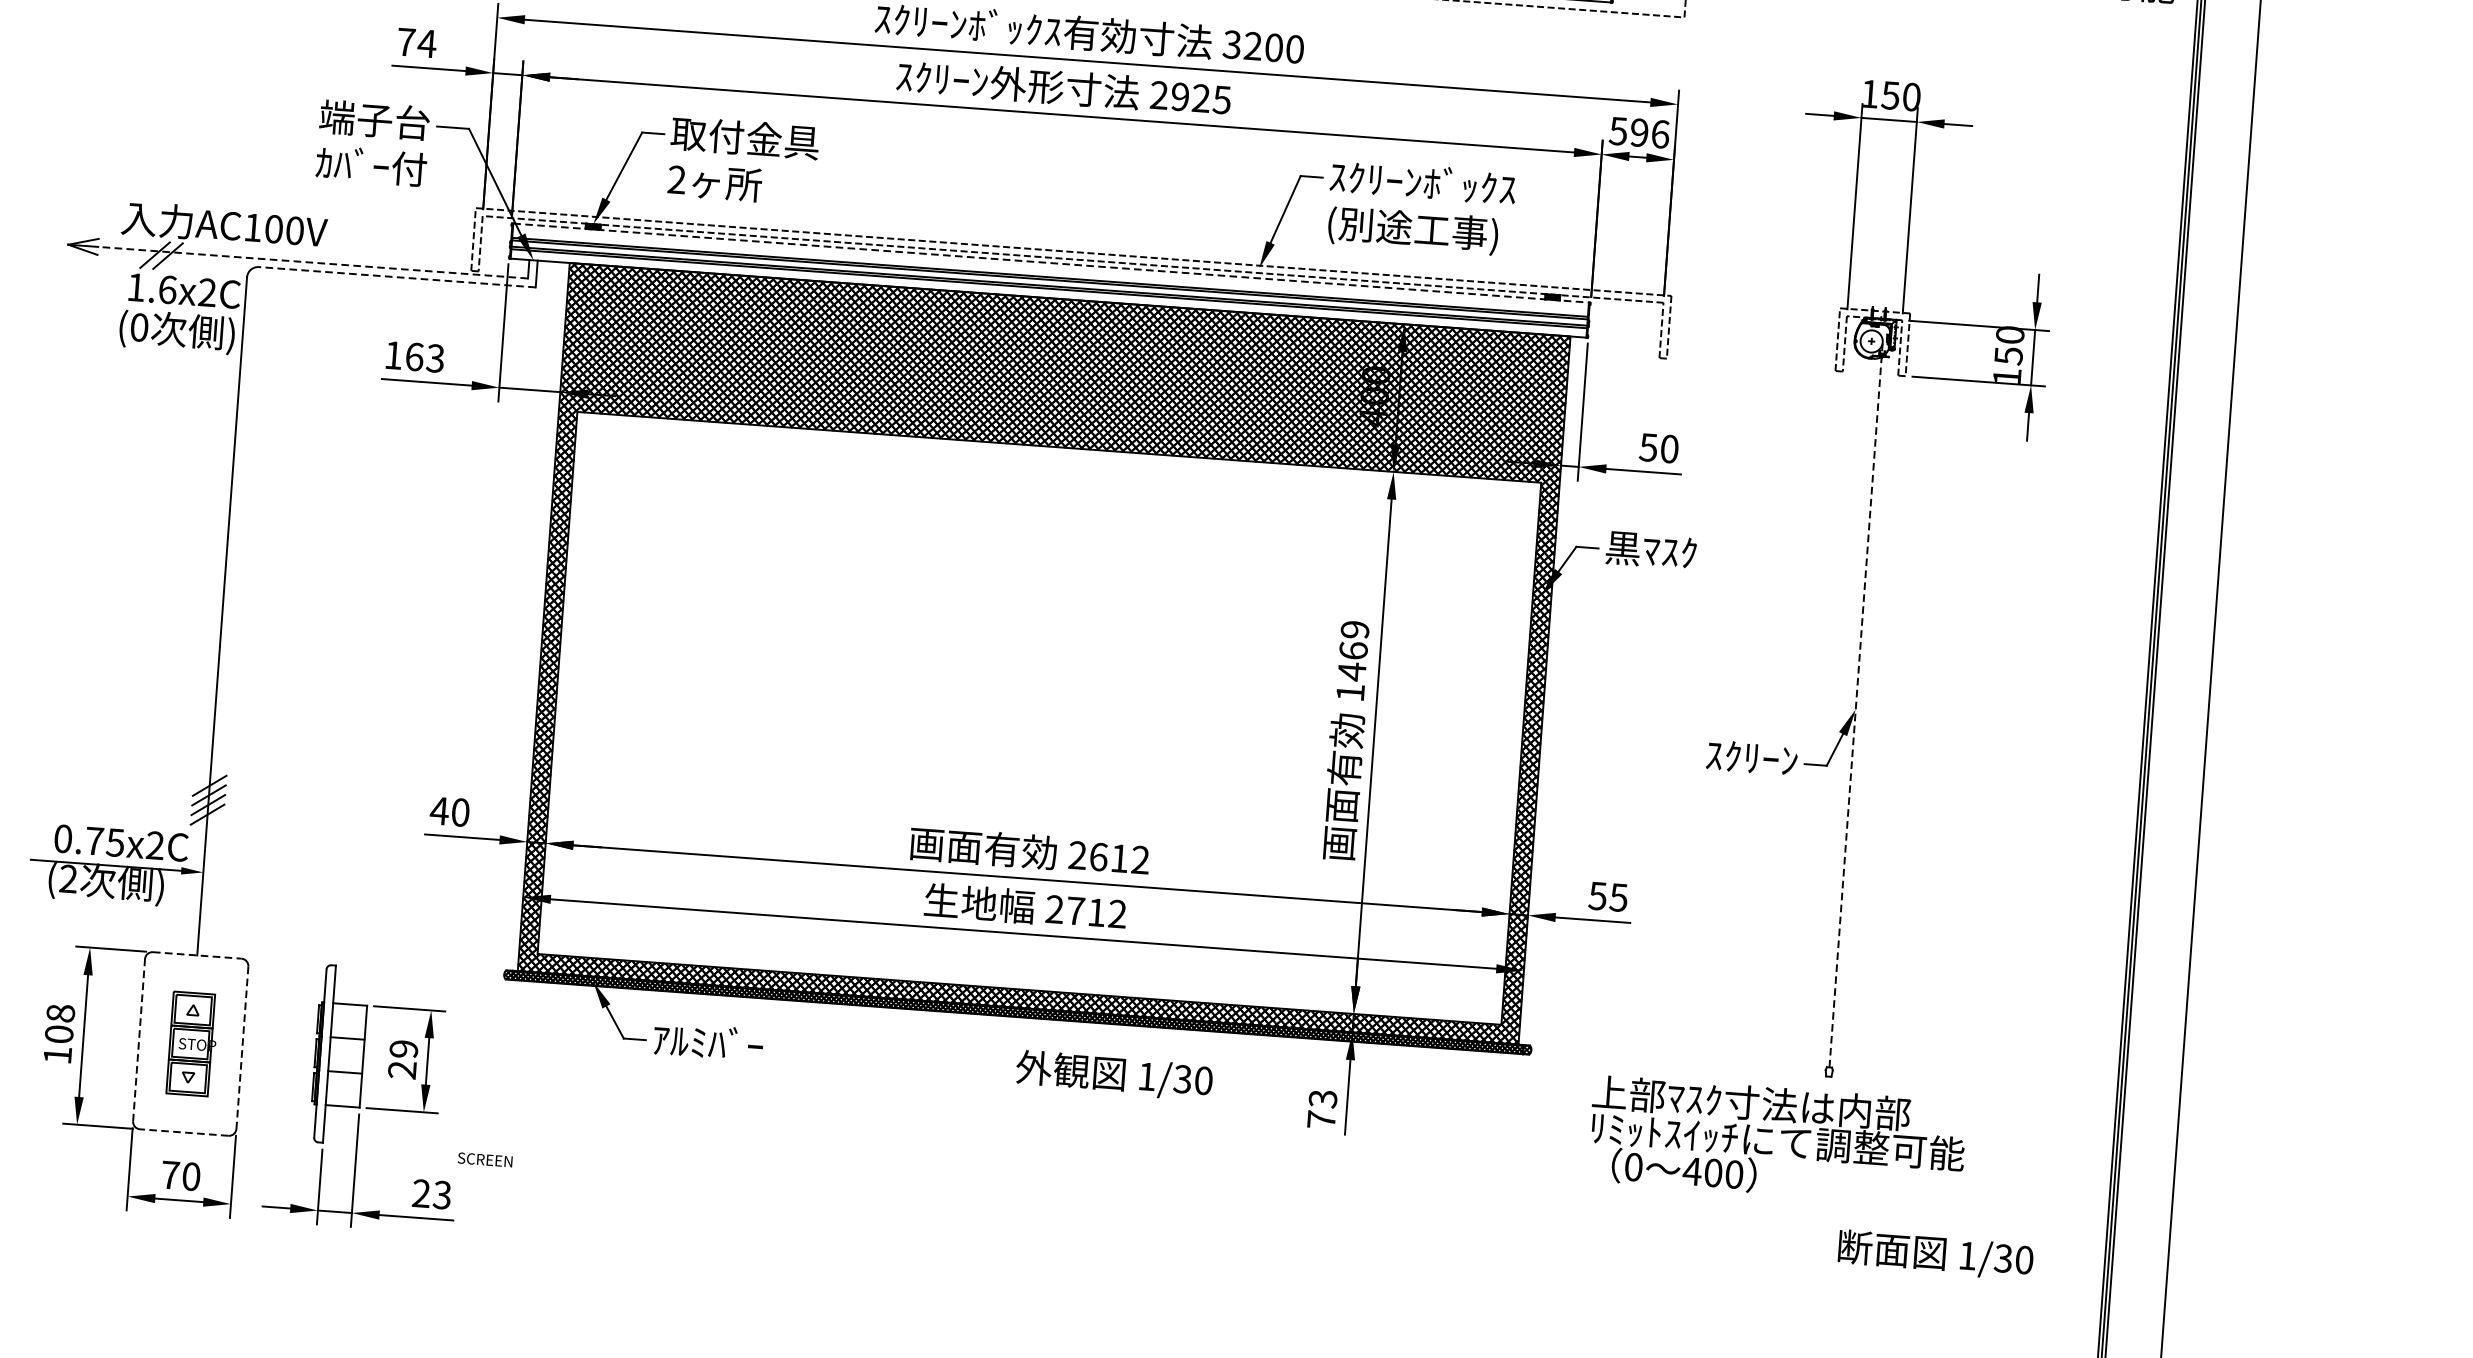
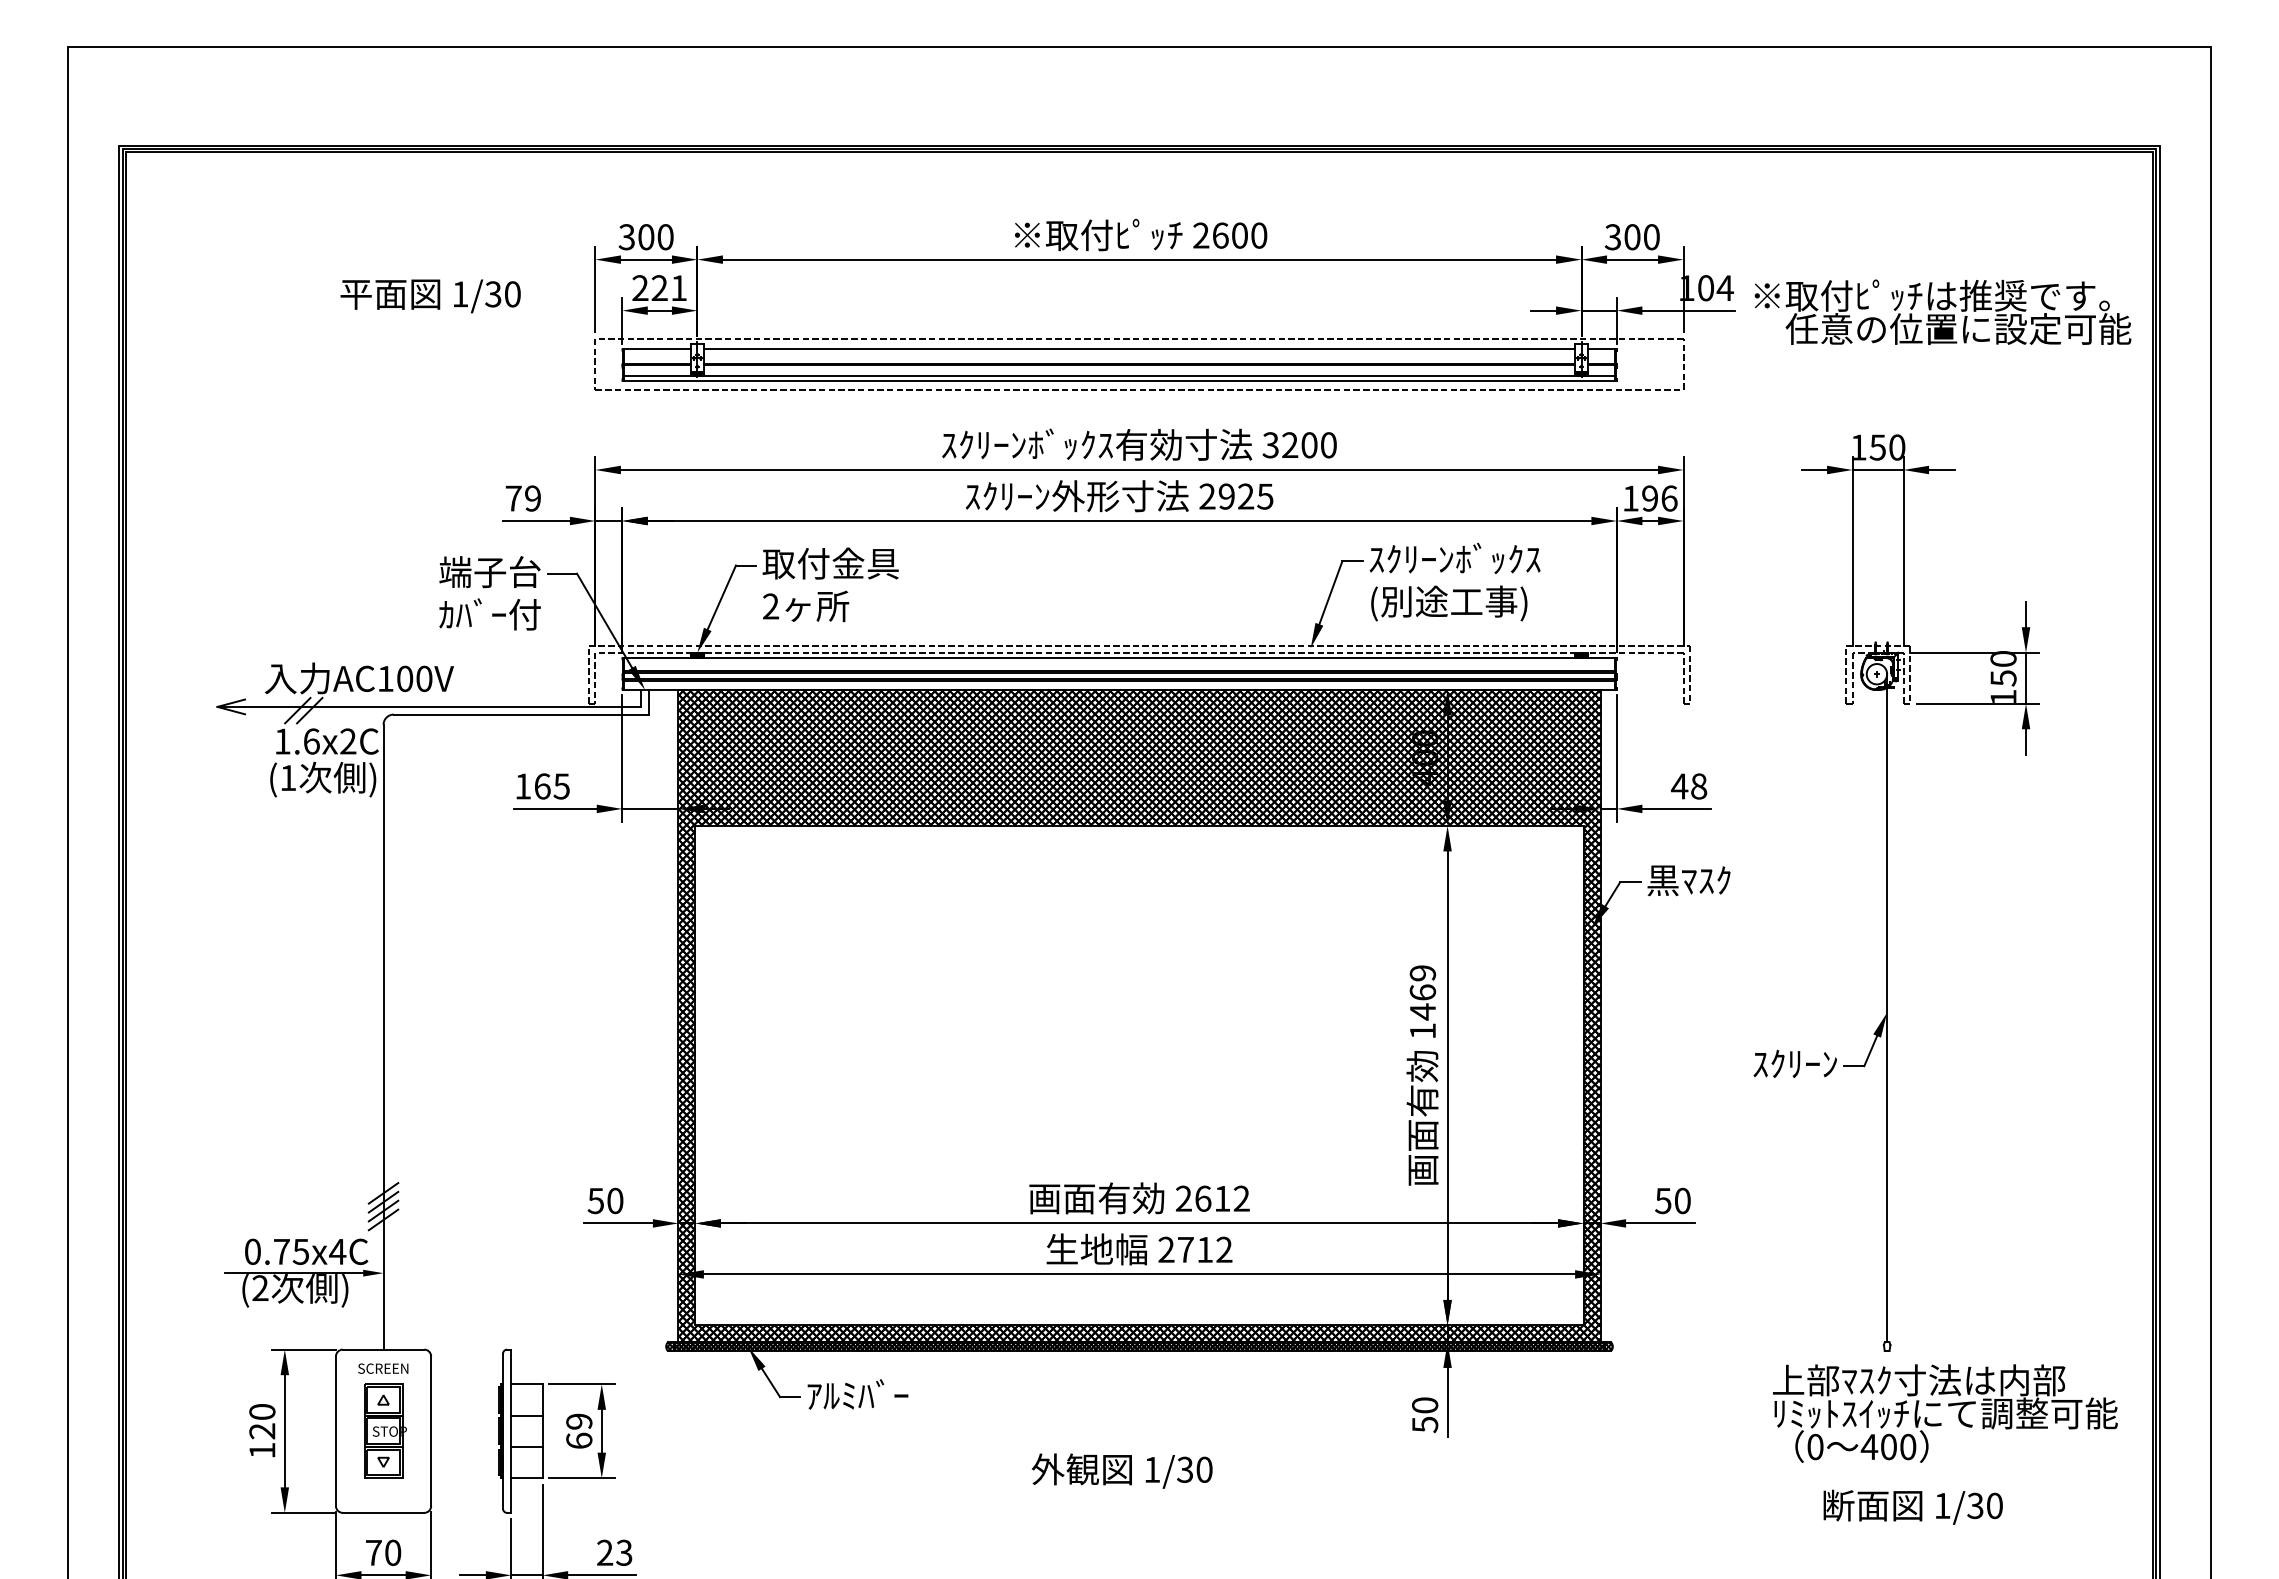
text: (426, 43) -> (532, 498), 74 -> 79
text: (1618, 131) -> (1630, 498), 596 -> 196
line: (312, 262) -> (442, 706), dashed -> solid
line: (1051, 262) -> (1119, 657), dashed -> solid
line: (397, 277) -> (521, 714), dashed -> solid
text: (139, 326) -> (288, 777), (0 -> (1
text: (435, 358) -> (561, 786), 163 -> 165
text: (1659, 448) -> (1689, 786), 50 -> 48
line: (1856, 703) -> (1887, 1007), dashed -> solid
text: (439, 811) -> (595, 1201), 40 -> 50
text: (155, 845) -> (337, 1251), 0.75x2C -> 0.75x4C
text: (1618, 897) -> (1682, 1200), 55 -> 50
line: (197, 955) -> (383, 1349), dashed -> solid
text: (60, 1023) -> (262, 1421), 108 -> 120
line: (138, 1040) -> (335, 1431), dashed -> solid
line: (242, 1048) -> (431, 1431), dashed -> solid
text: (402, 1069) -> (579, 1440), 29 -> 69
text: (1114, 1075) -> (1122, 1470), moved
text: (1322, 1109) -> (1425, 1415), 73 -> 50
line: (184, 1132) -> (383, 1512), dashed -> solid
text: (1777, 1141) -> (1945, 1413), moved
text: (485, 1159) -> (383, 1368), moved
text: (1935, 1254) -> (1912, 1506), moved

